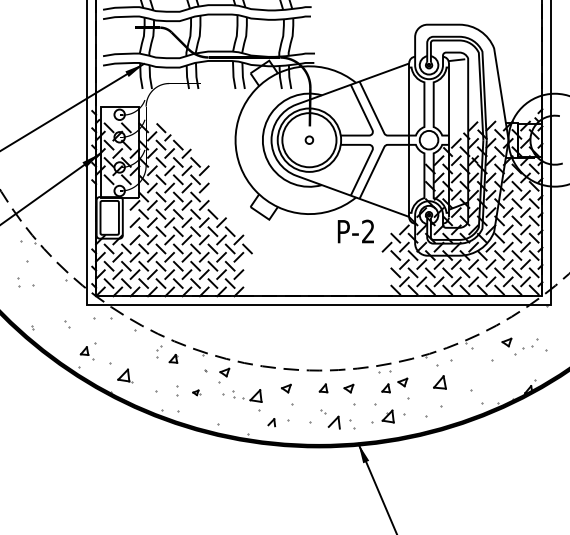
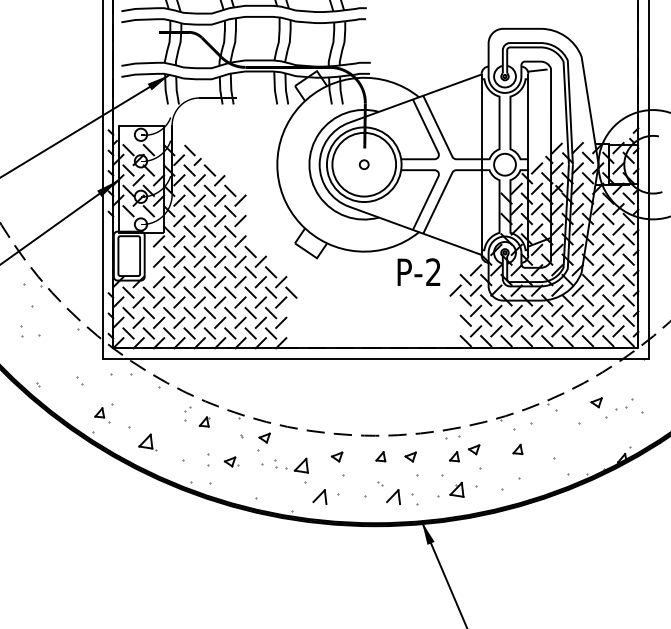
part: (439, 381) -> (517, 448), size x0.62
part: (196, 392) -> (231, 461), size x1.67
part: (271, 422) -> (319, 496), size x1.67

